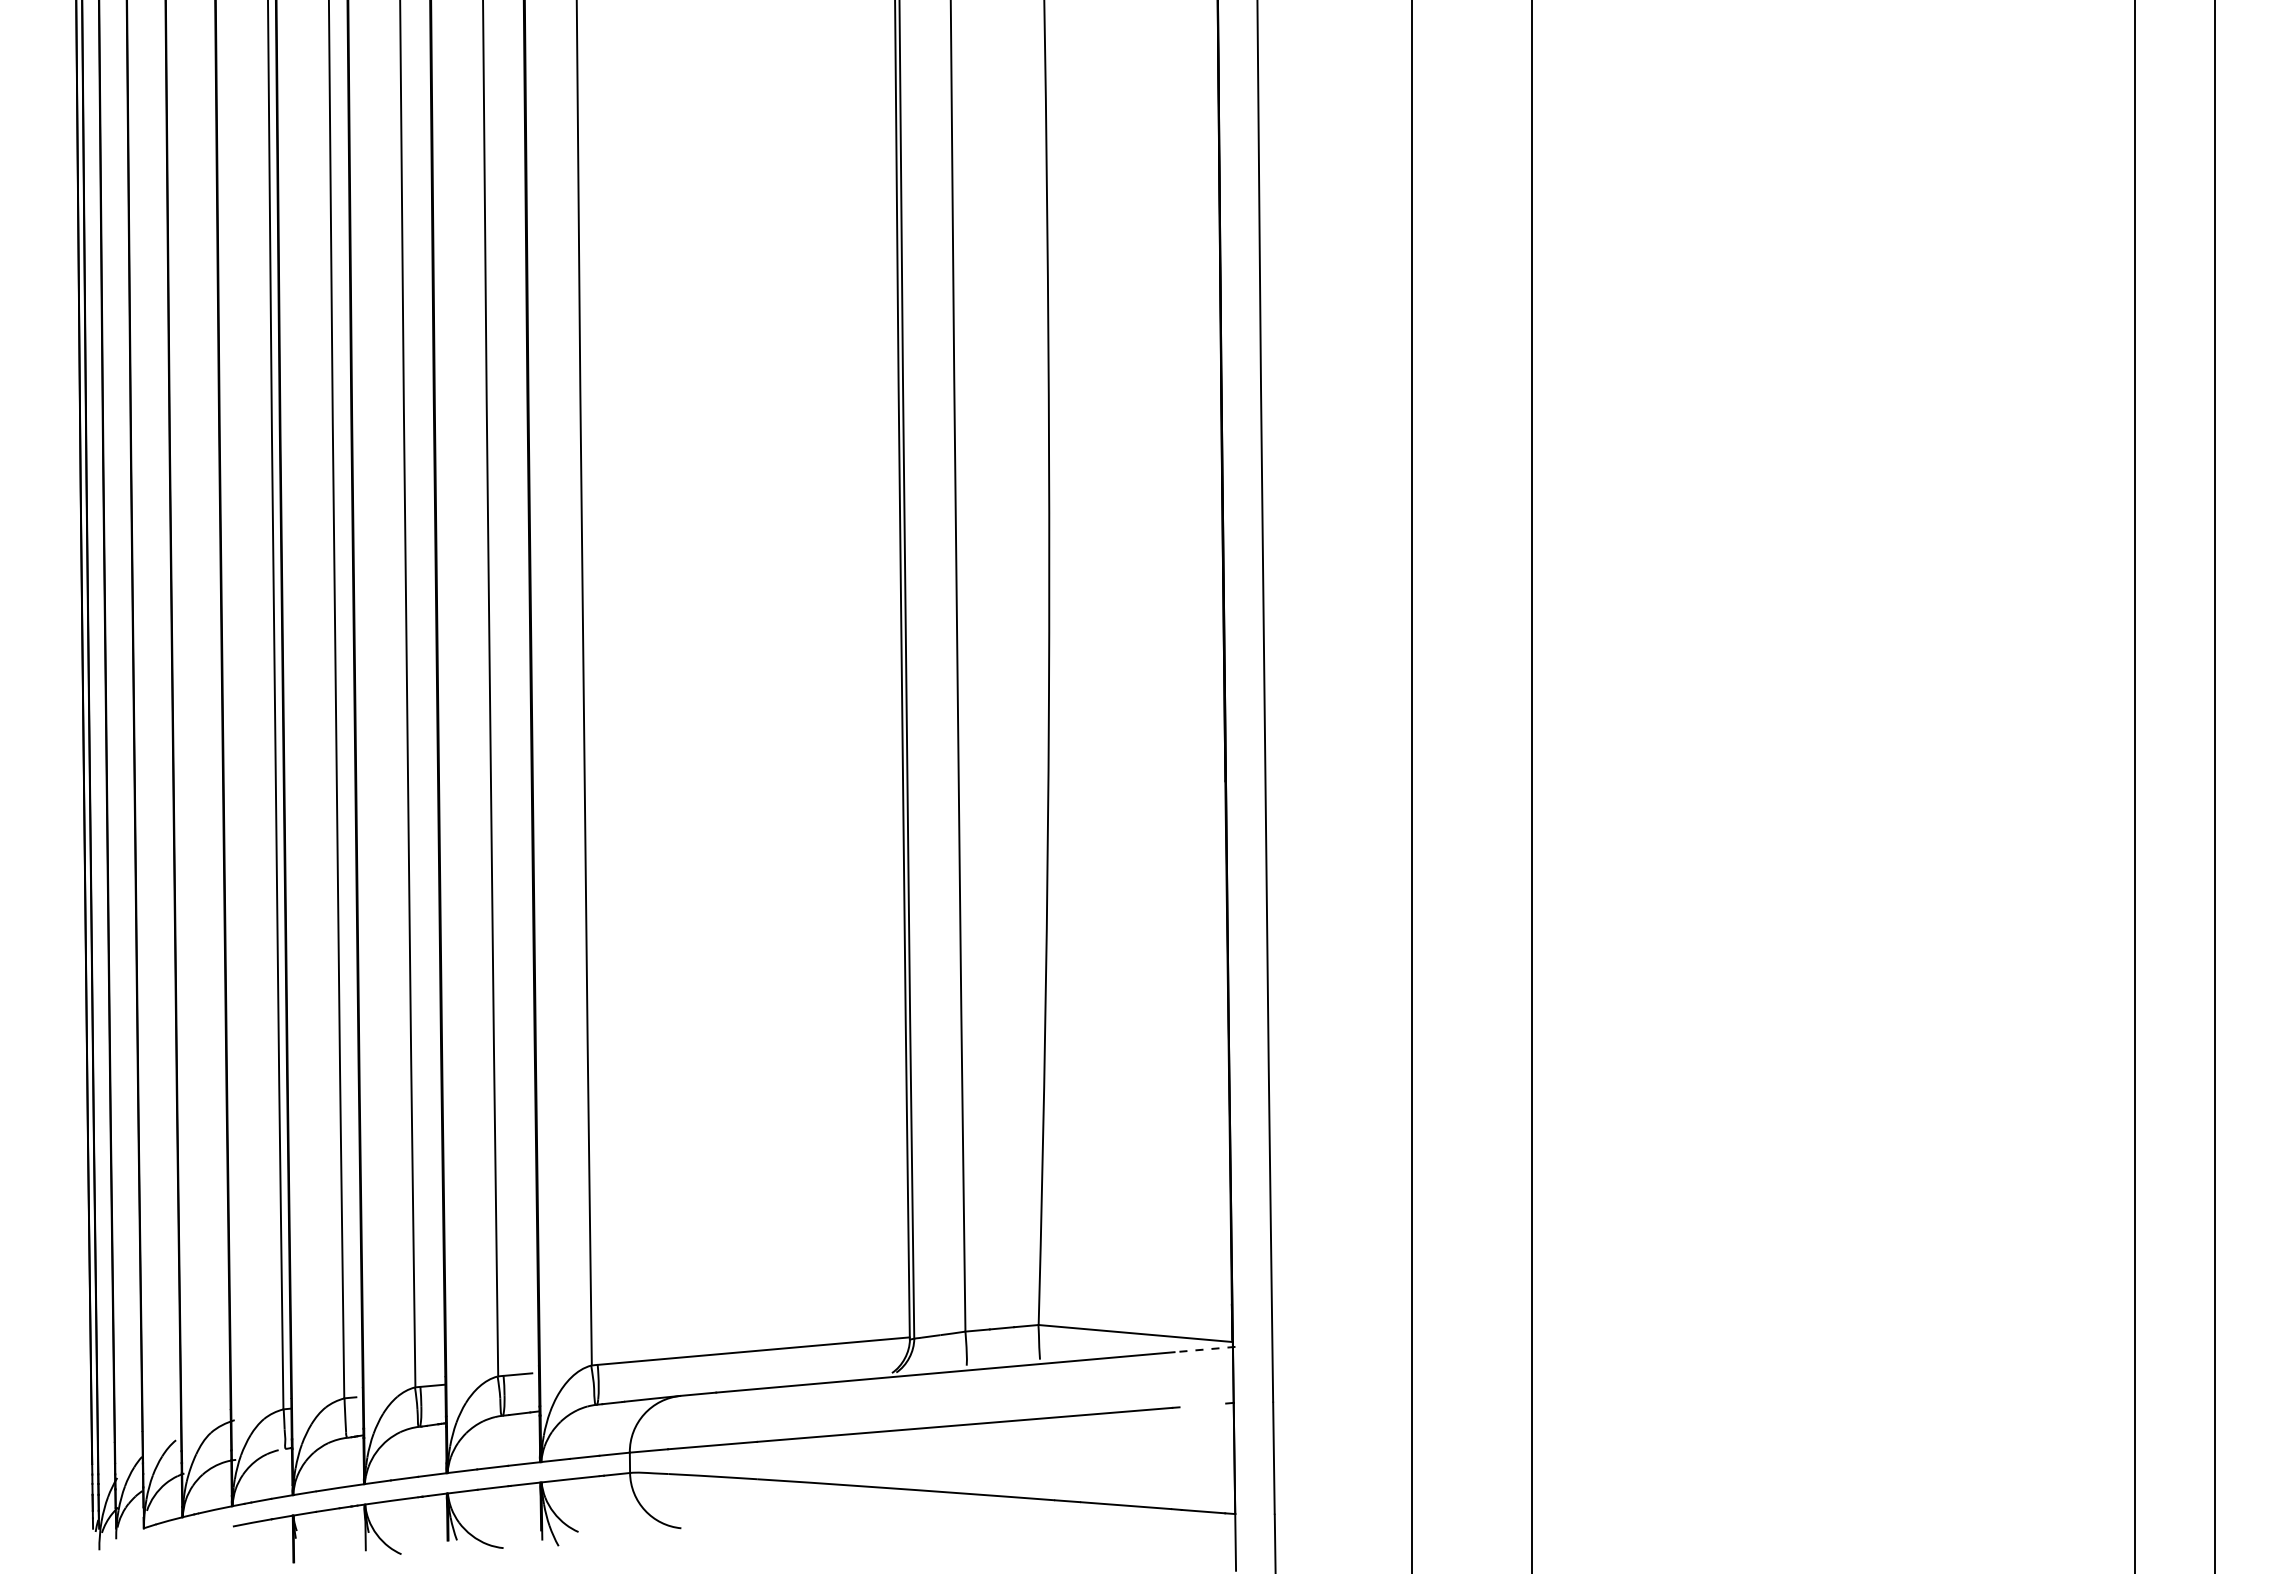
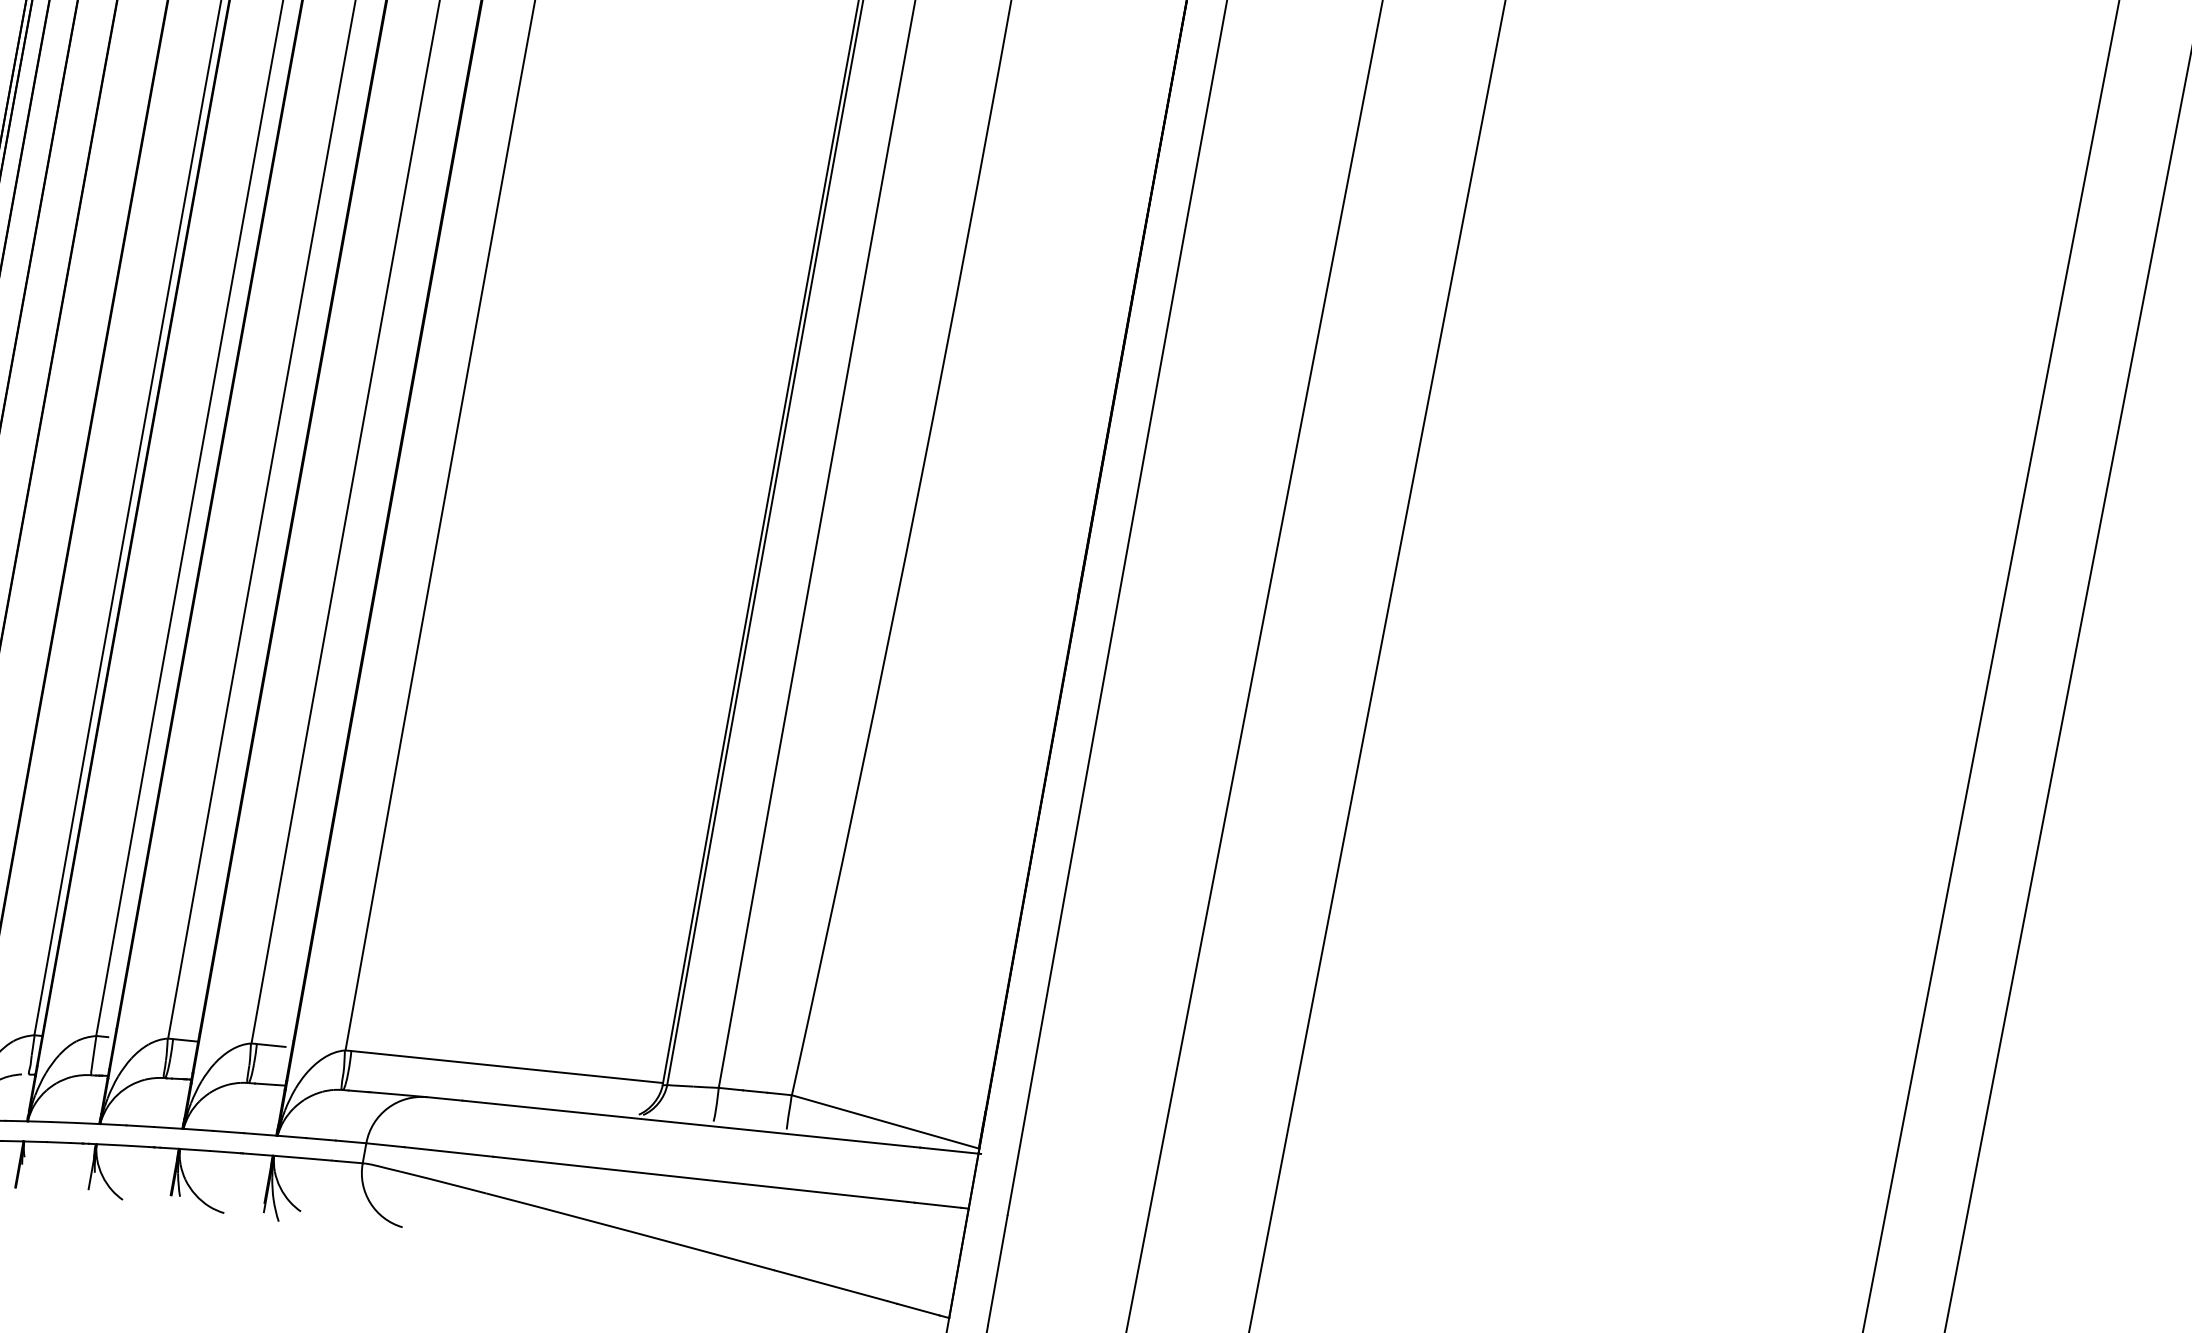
line: (1205, 1349) -> (951, 1150), dashed -> solid
line: (1202, 1405) -> (937, 1205), added

